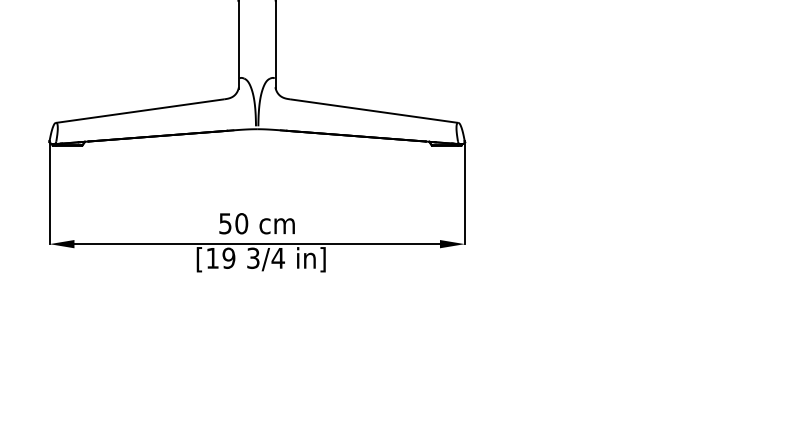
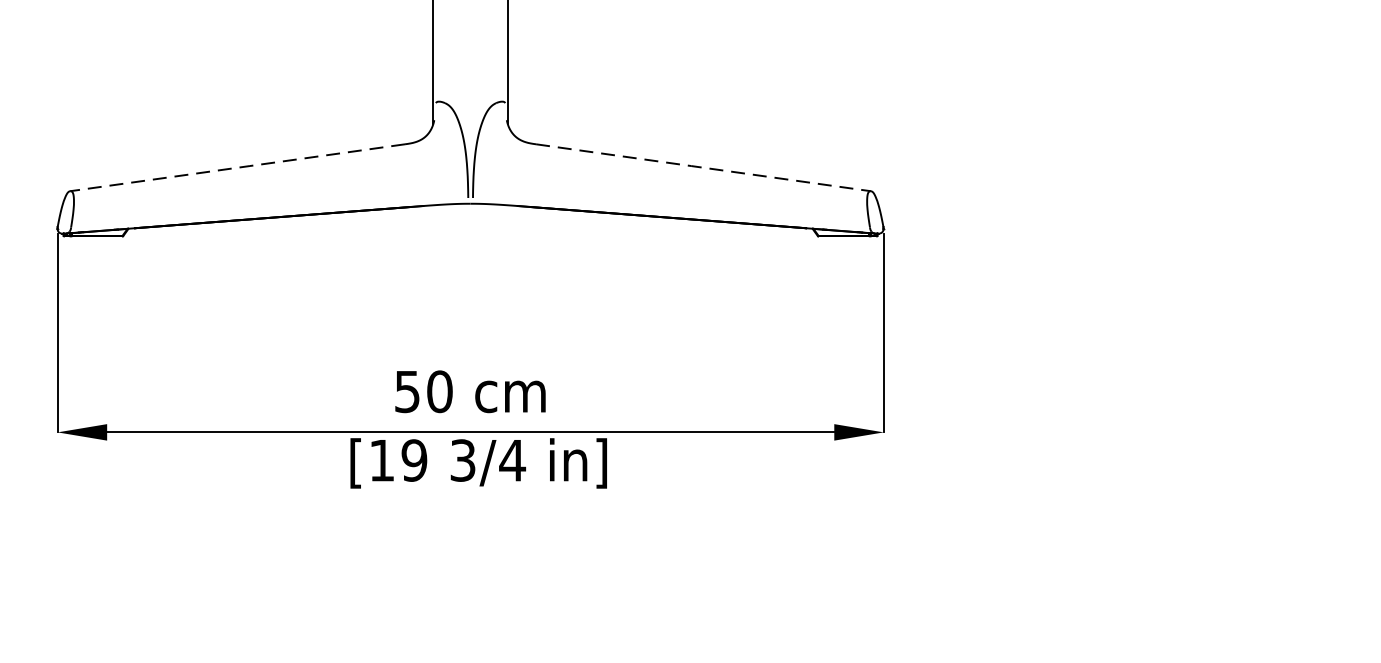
line: (140, 111) -> (238, 168), solid -> dashed
line: (373, 111) -> (702, 168), solid -> dashed

